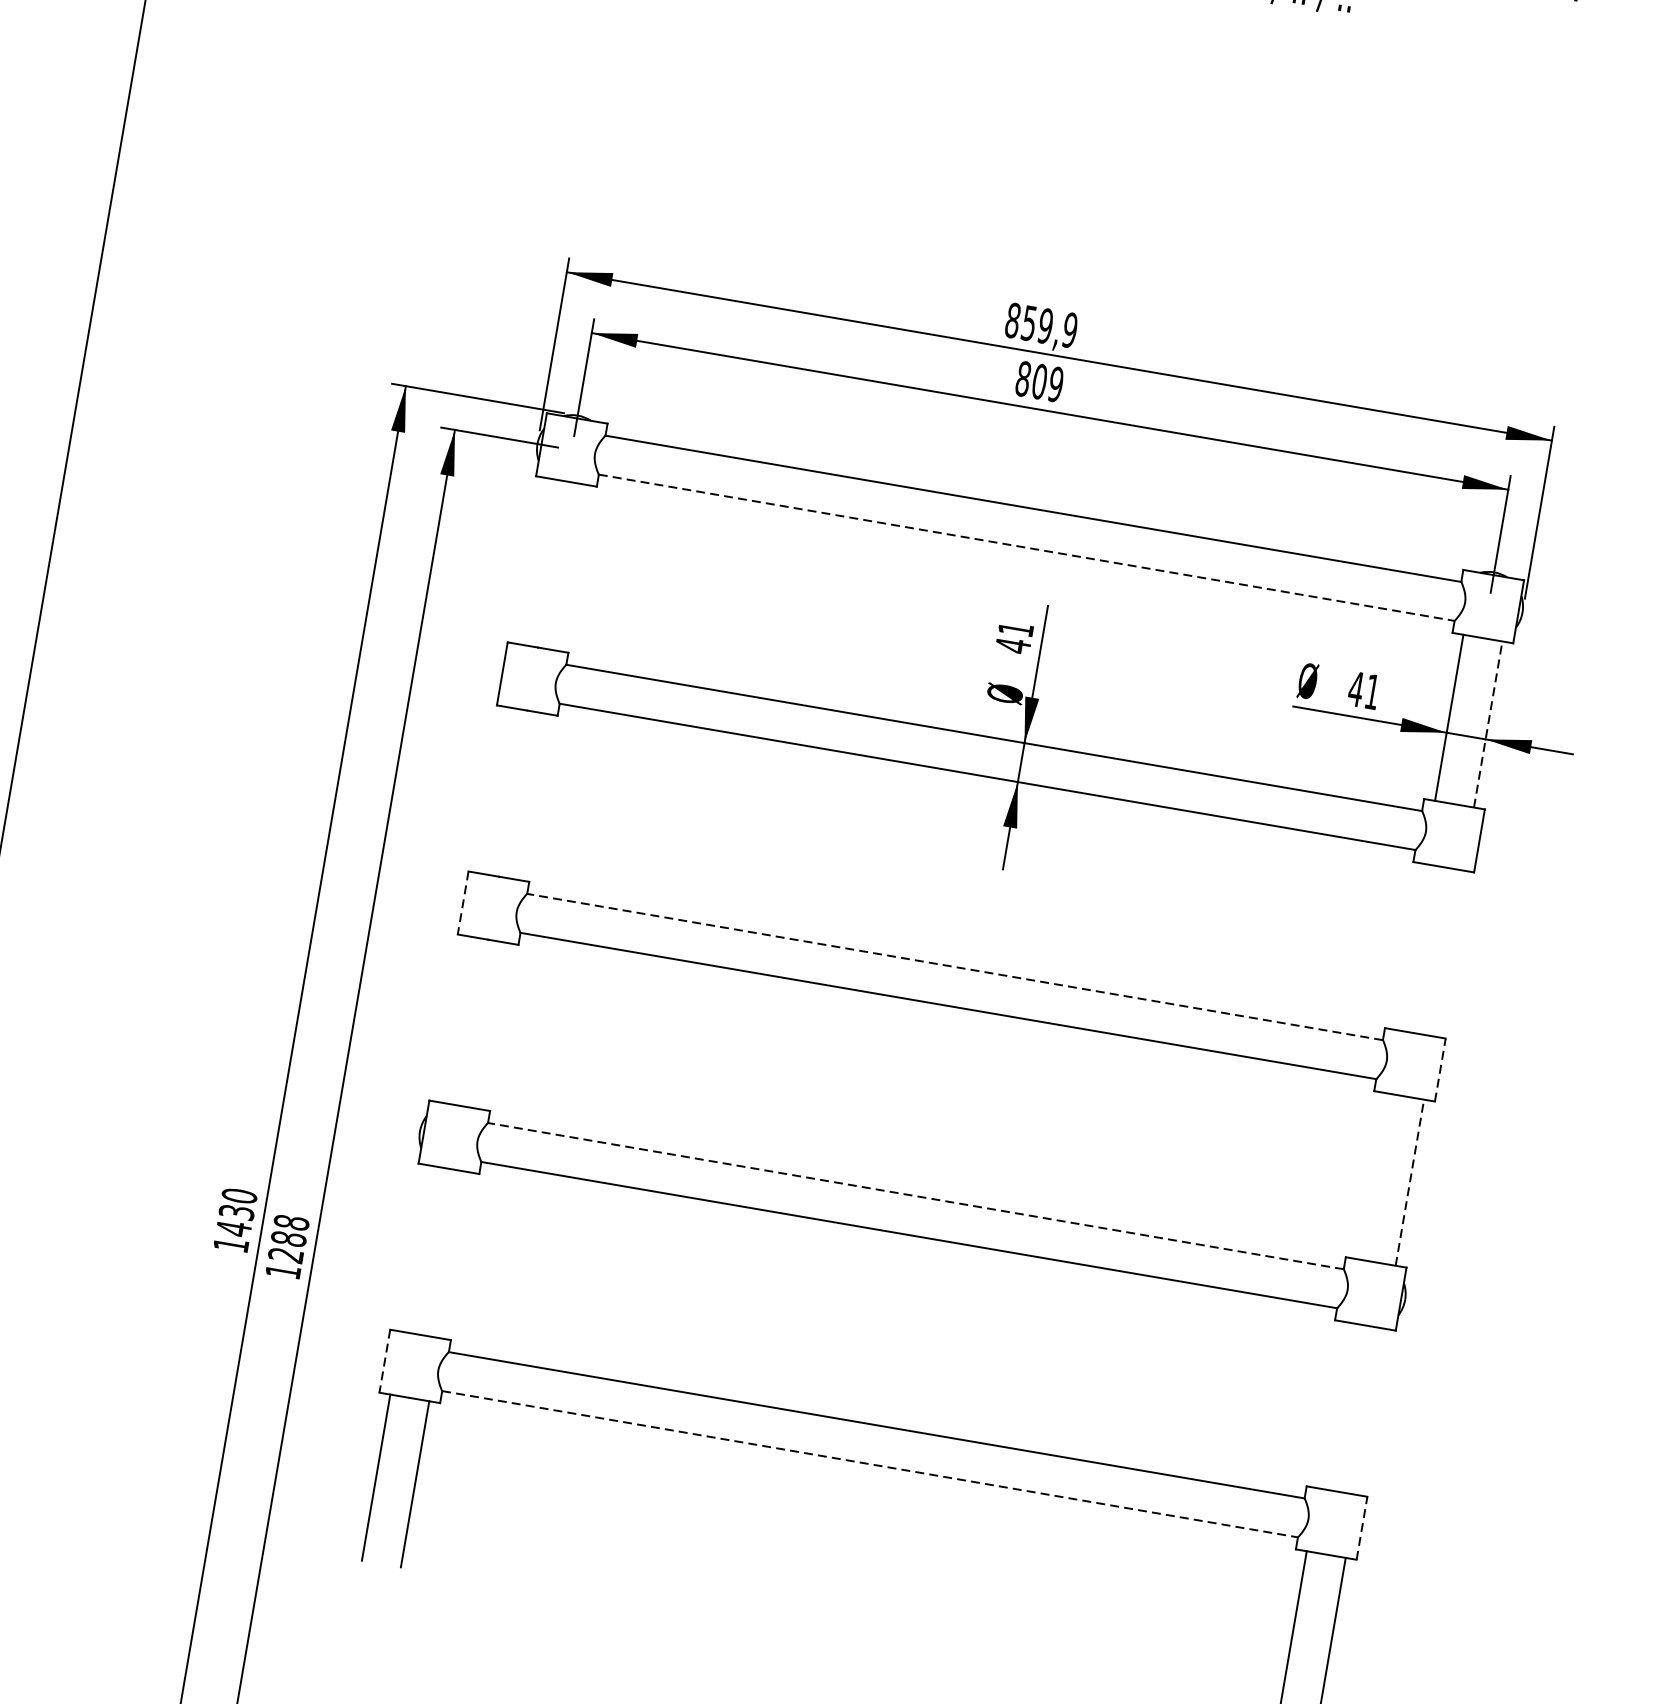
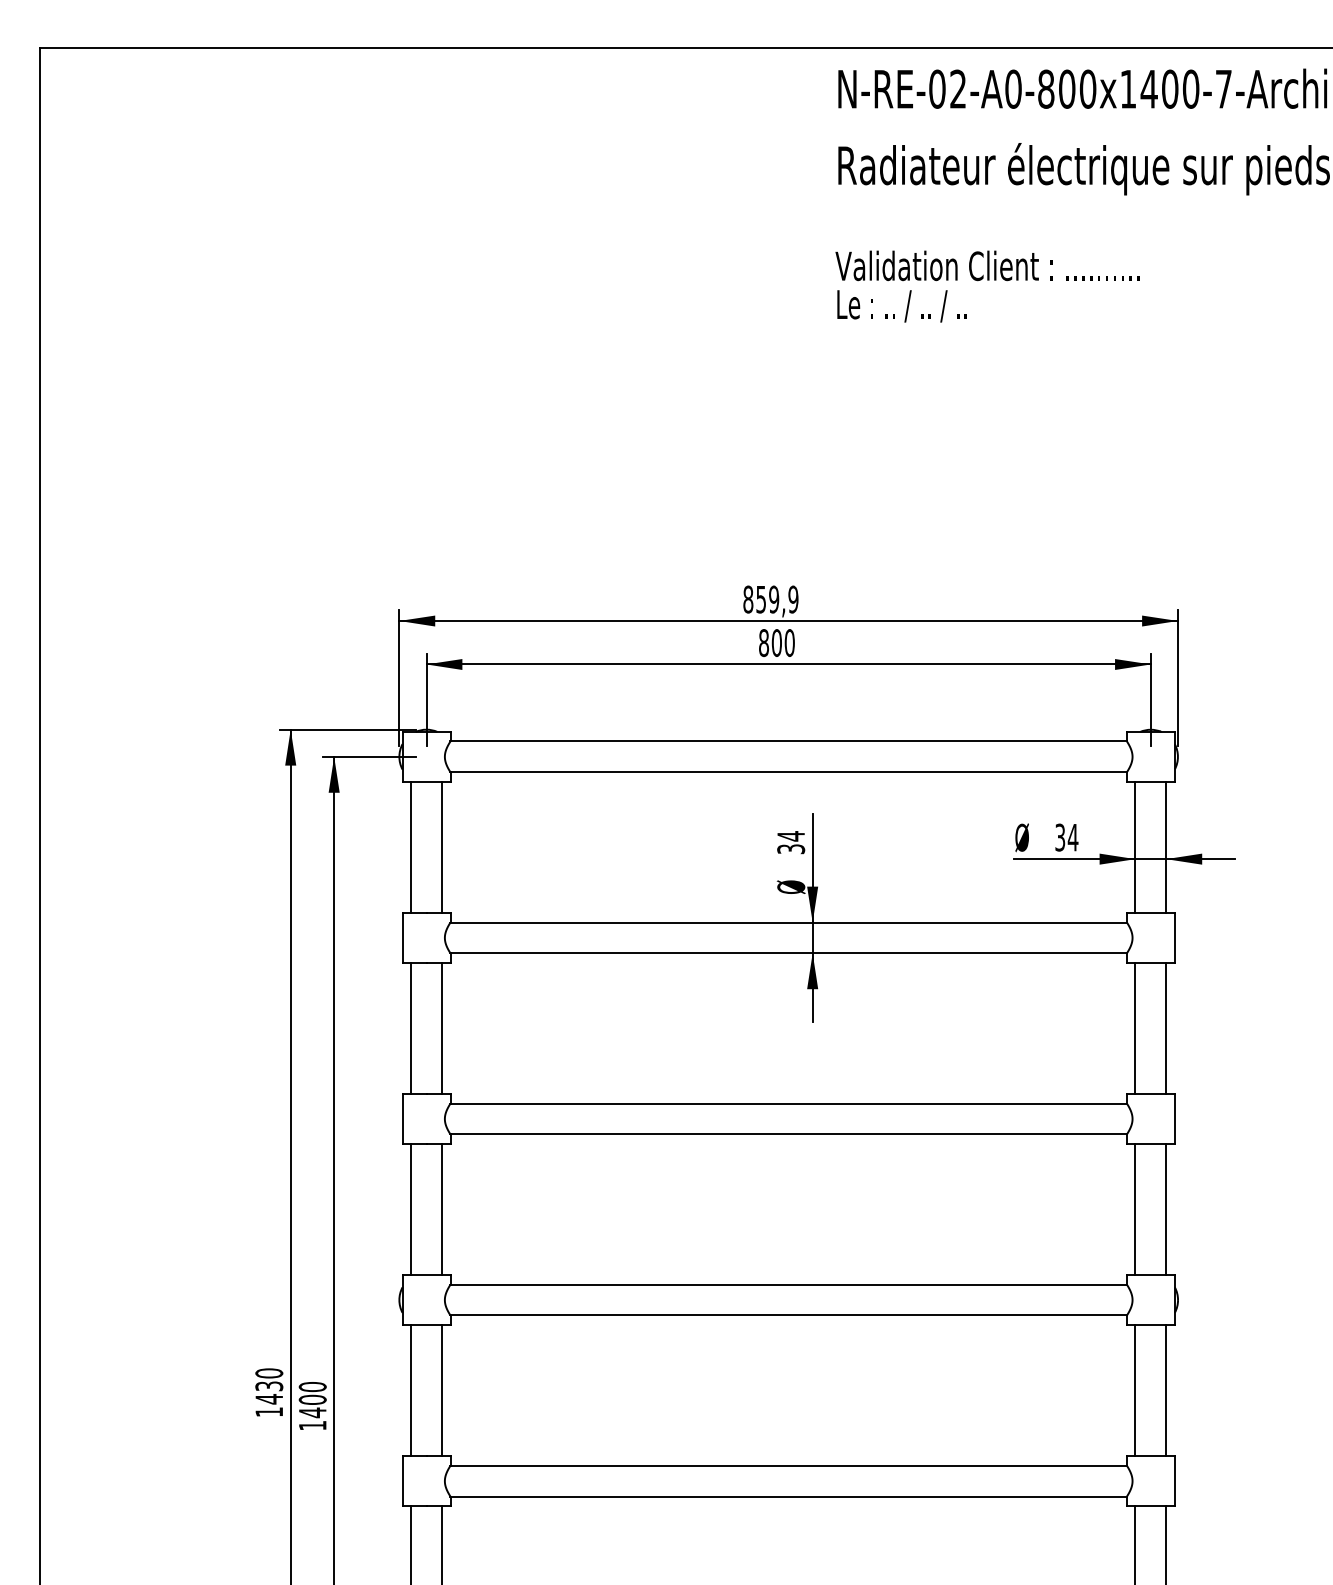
text: (1055, 385) -> (789, 643), 809 -> 800
line: (1027, 548) -> (789, 772), dashed -> solid
line: (533, 561) -> (411, 847), added
line: (571, 567) -> (441, 847), added
text: (1015, 637) -> (791, 842), 41 -> 34
text: (1364, 690) -> (1066, 837), 41 -> 34
line: (1488, 724) -> (1166, 847), dashed -> solid
line: (494, 790) -> (411, 1028), added
line: (532, 796) -> (441, 1028), added
line: (462, 903) -> (402, 1119), dashed -> solid
line: (1410, 947) -> (1135, 1028), added
line: (1449, 953) -> (1166, 1028), added
line: (954, 966) -> (788, 1103), dashed -> solid
line: (454, 1019) -> (411, 1209), added
line: (492, 1025) -> (441, 1209), added
line: (1439, 1070) -> (1174, 1119), dashed -> solid
line: (1370, 1176) -> (1135, 1209), added
line: (1410, 1182) -> (1166, 1209), dashed -> solid
line: (915, 1195) -> (788, 1284), dashed -> solid
text: (288, 1239) -> (312, 1400), 1288 -> 1400
line: (415, 1248) -> (411, 1390), added
line: (453, 1254) -> (441, 1390), added
line: (384, 1361) -> (402, 1481), dashed -> solid
line: (1331, 1405) -> (1135, 1390), added
line: (1371, 1411) -> (1166, 1390), added
line: (871, 1464) -> (789, 1496), dashed -> solid
line: (1361, 1528) -> (1174, 1481), dashed -> solid

